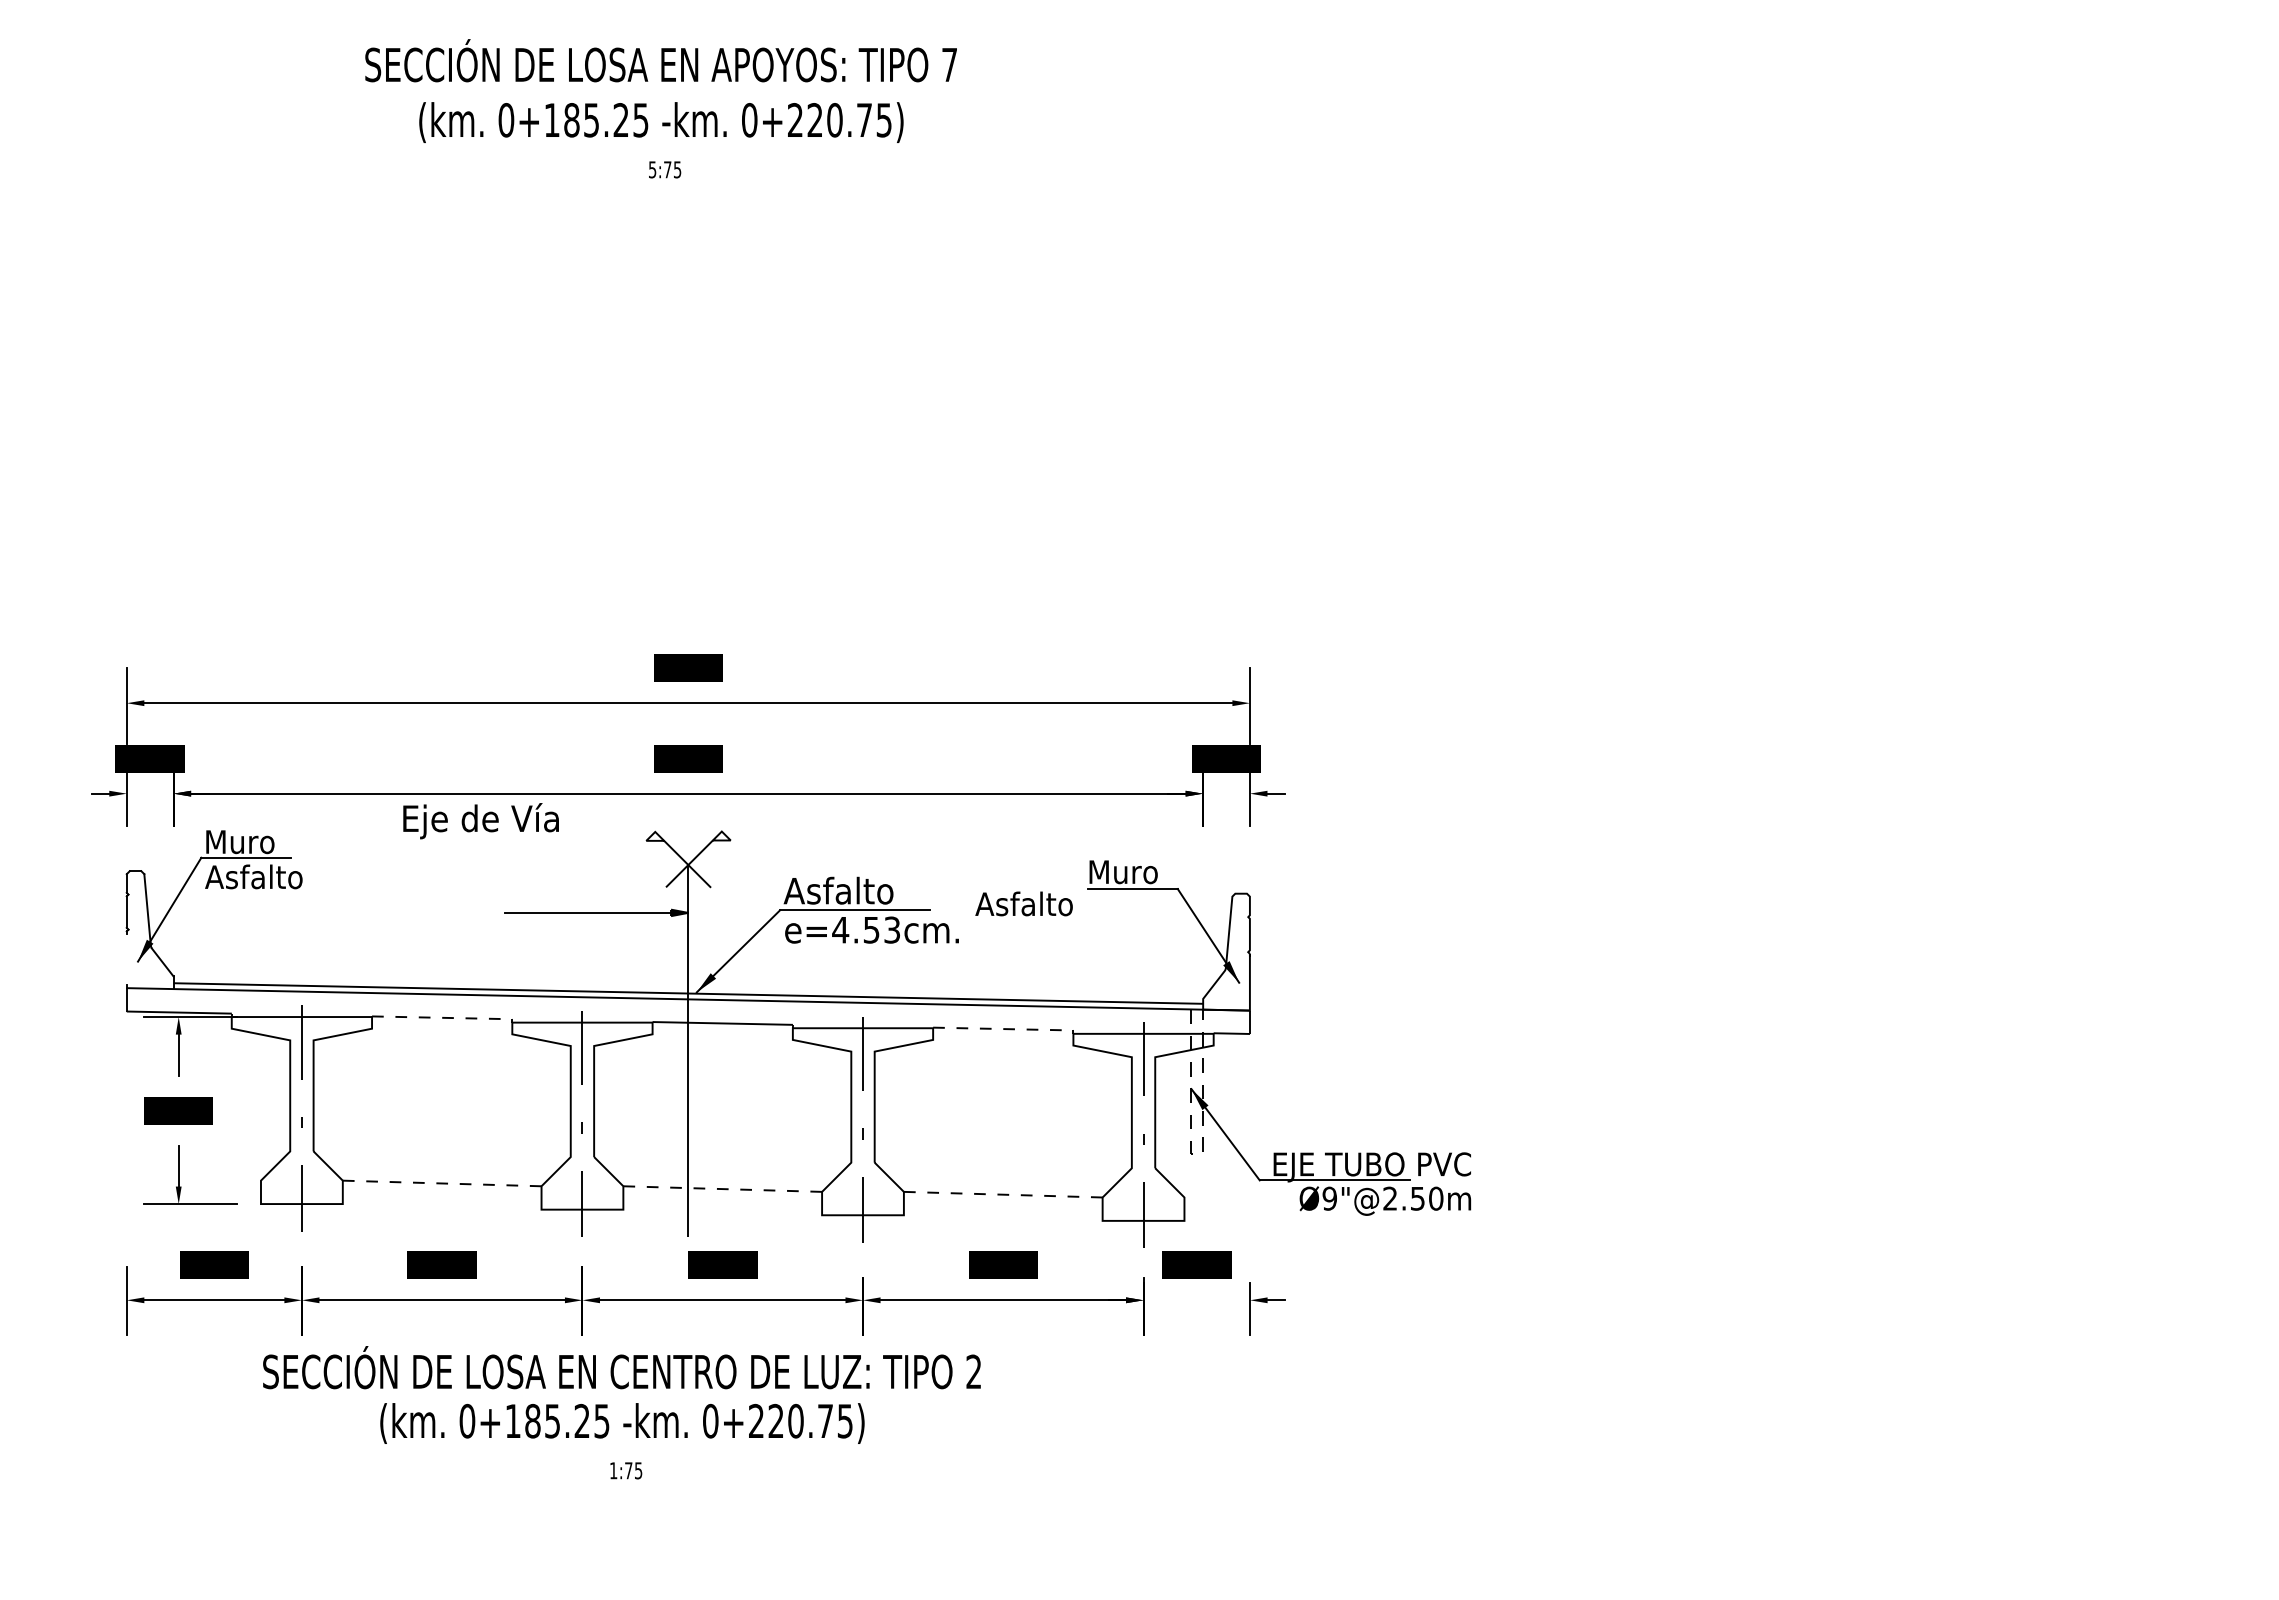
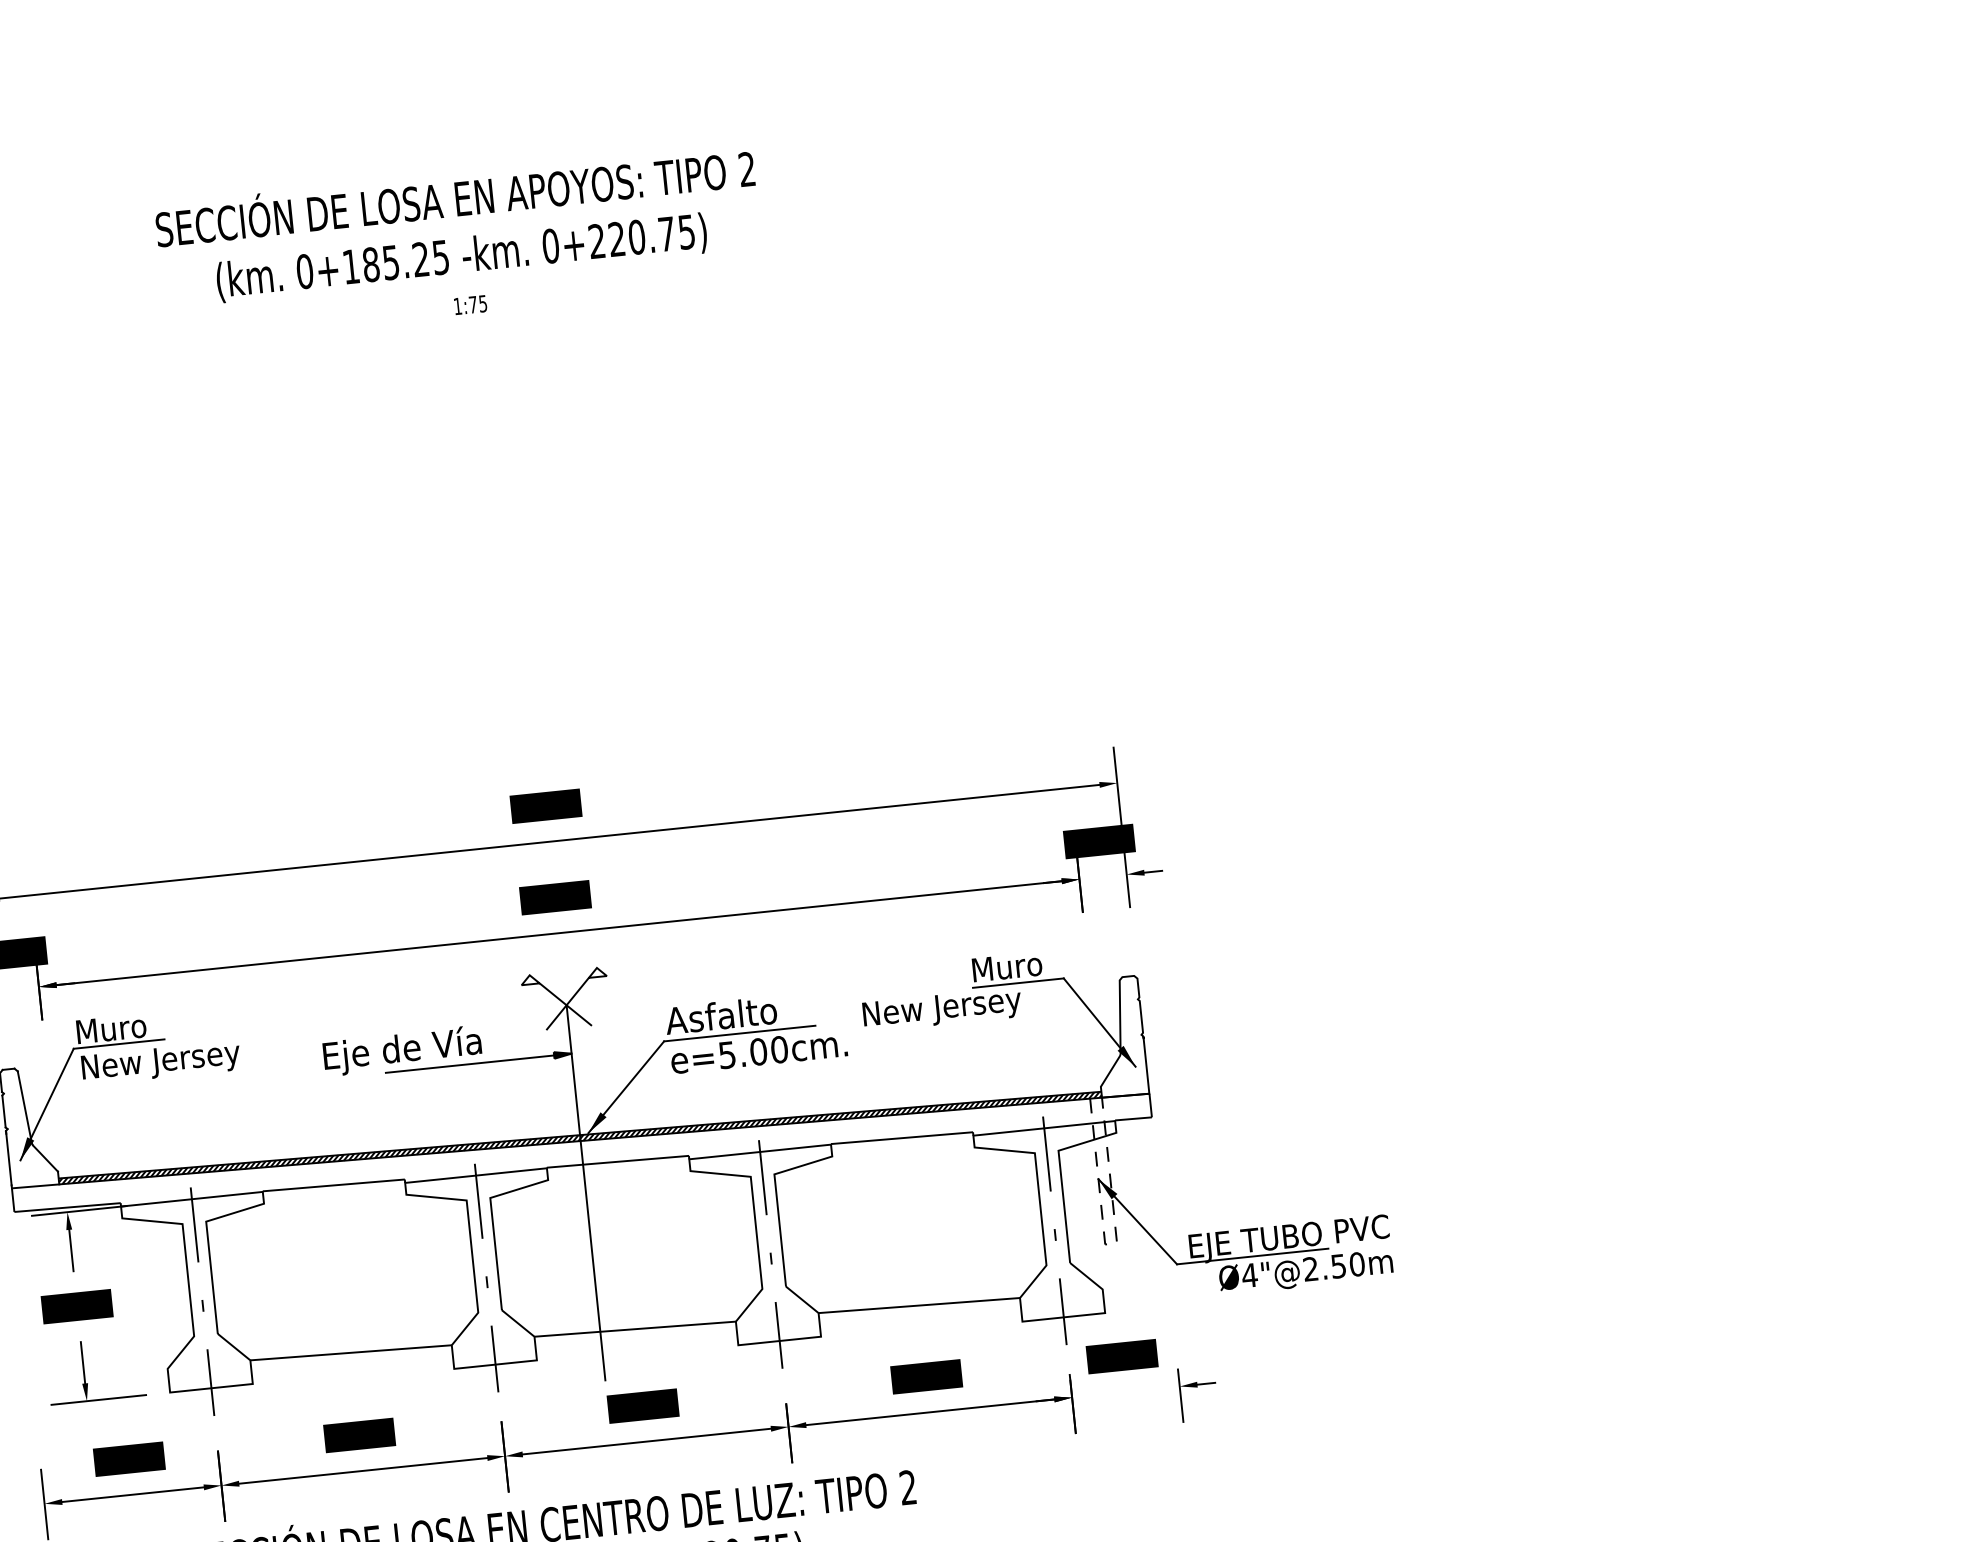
text: (949, 64) -> (746, 168), 7 -> 2
text: (652, 169) -> (457, 306), 5:75 -> 1:75
text: (480, 821) -> (401, 1051), moved
text: (284, 879) -> (159, 1062), Asfalto -> New Jersey
text: (1054, 906) -> (940, 1008), Asfalto -> New Jersey
text: (866, 929) -> (753, 1051), e=4.53cm. -> e=5.00cm.
line: (126, 958) -> (8, 1158), added
hatch: (688, 996) -> (580, 1138), added
line: (442, 1017) -> (334, 1185), dashed -> solid
line: (1003, 1029) -> (902, 1138), dashed -> solid
line: (441, 1183) -> (350, 1352), dashed -> solid
line: (722, 1189) -> (635, 1329), dashed -> solid
line: (1002, 1194) -> (918, 1305), dashed -> solid
text: (1329, 1198) -> (1249, 1275), Ø9"@2.50m -> Ø4"@2.50m

